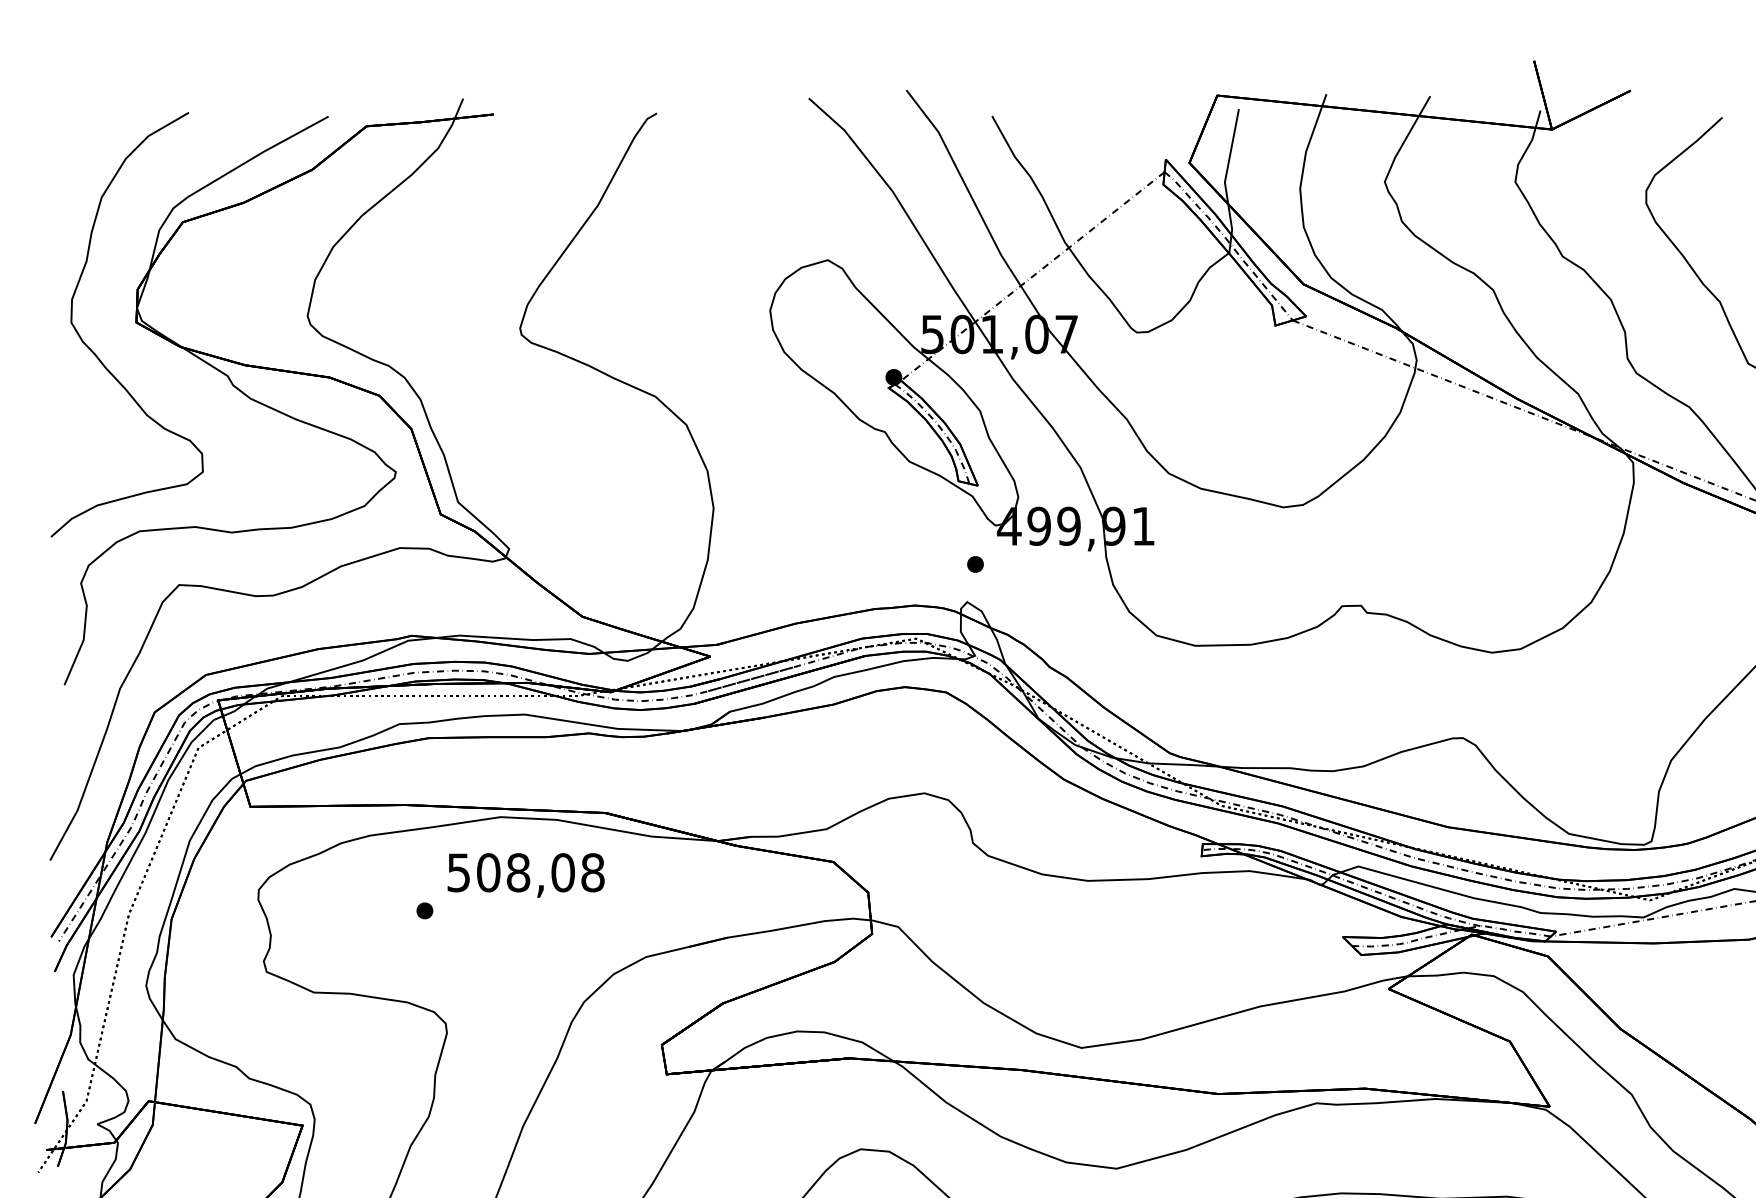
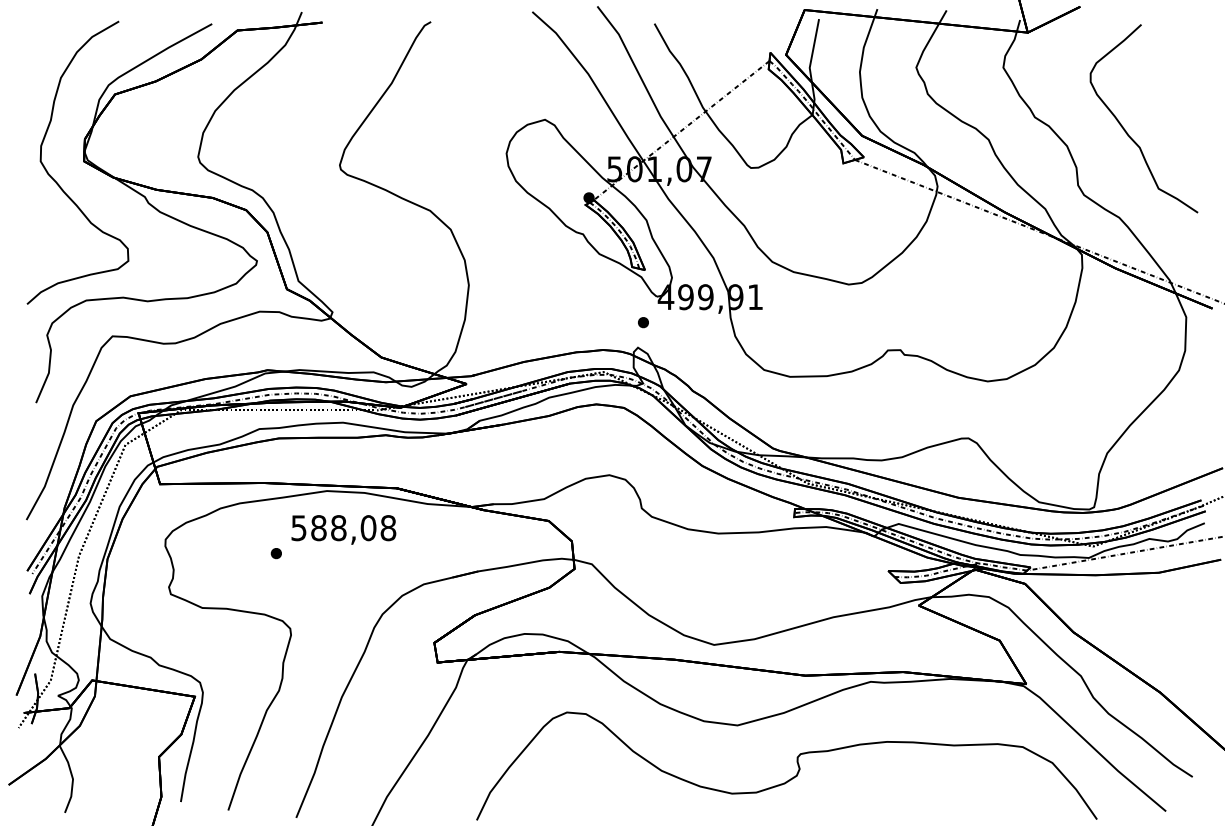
text: (488, 871) -> (318, 527), 508,08 -> 588,08

